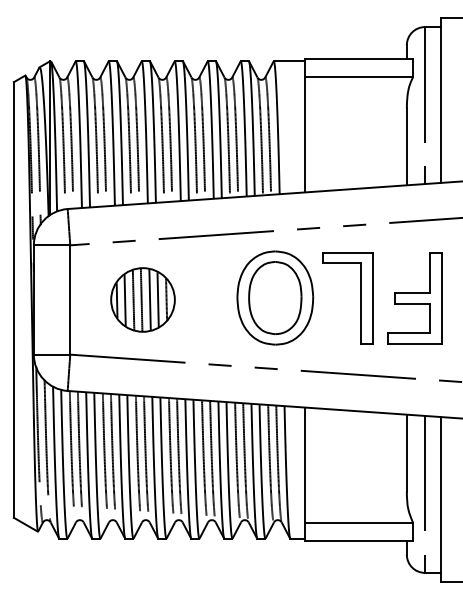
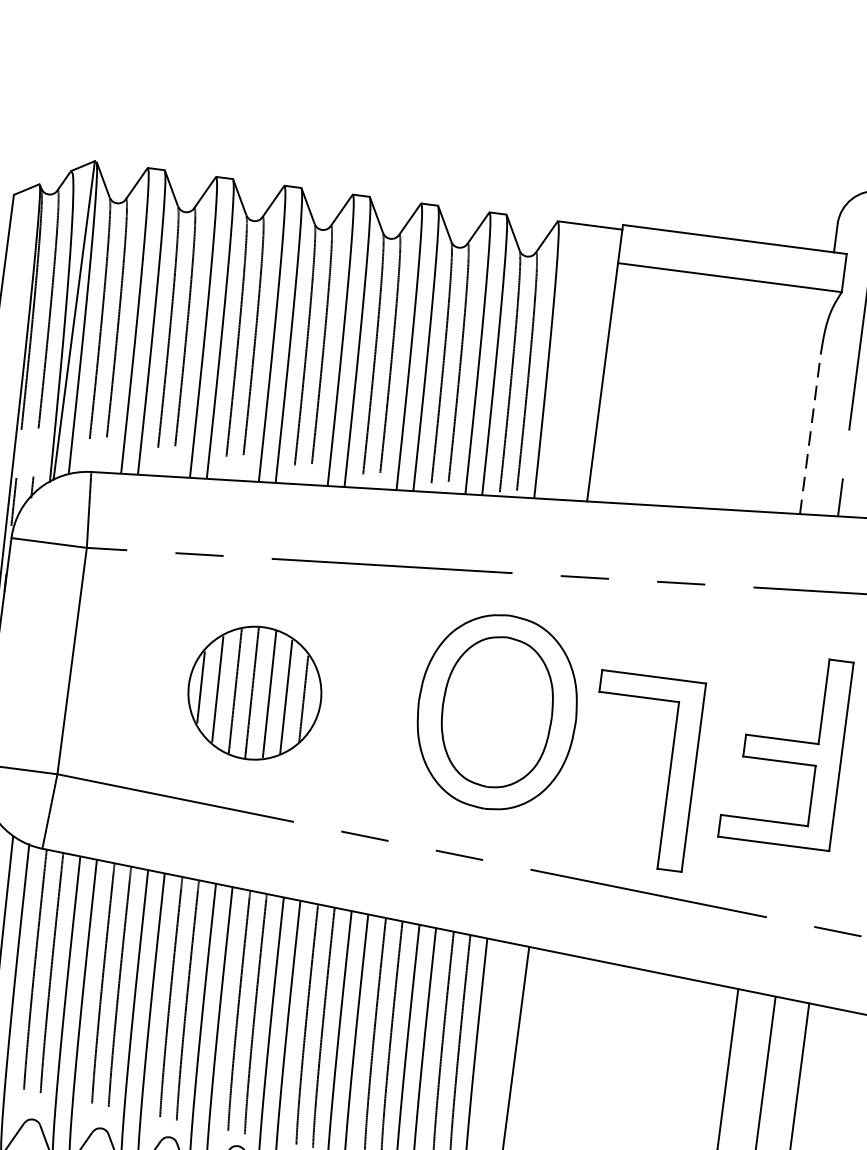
line: (406, 146) -> (809, 433), solid -> dashed
part: (360, 298) -> (668, 775), moved
part: (142, 299) -> (253, 692), moved

